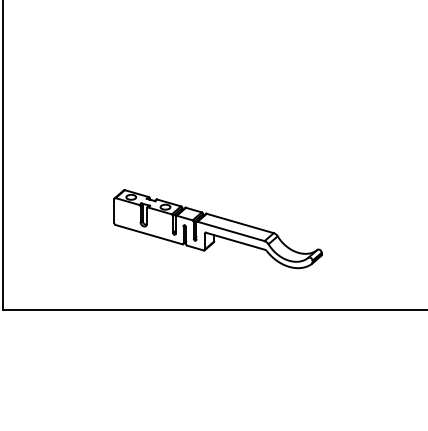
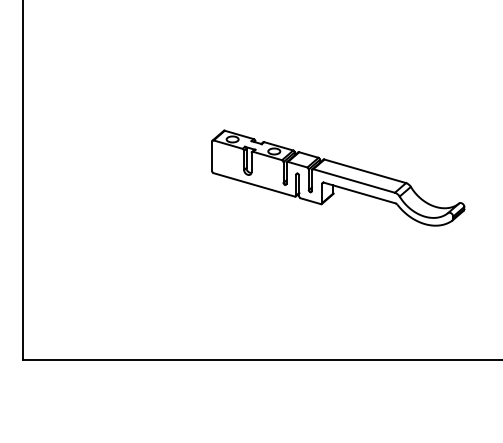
part: (217, 229) -> (337, 178), moved

